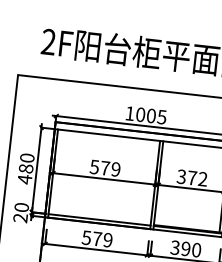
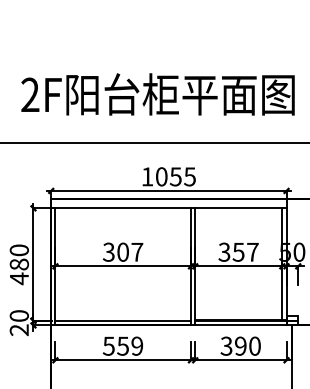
text: (151, 115) -> (175, 176), 1005 -> 1055
text: (105, 167) -> (123, 251), 579 -> 307
text: (197, 178) -> (245, 251), 372 -> 357
text: (97, 238) -> (123, 345), 579 -> 559

